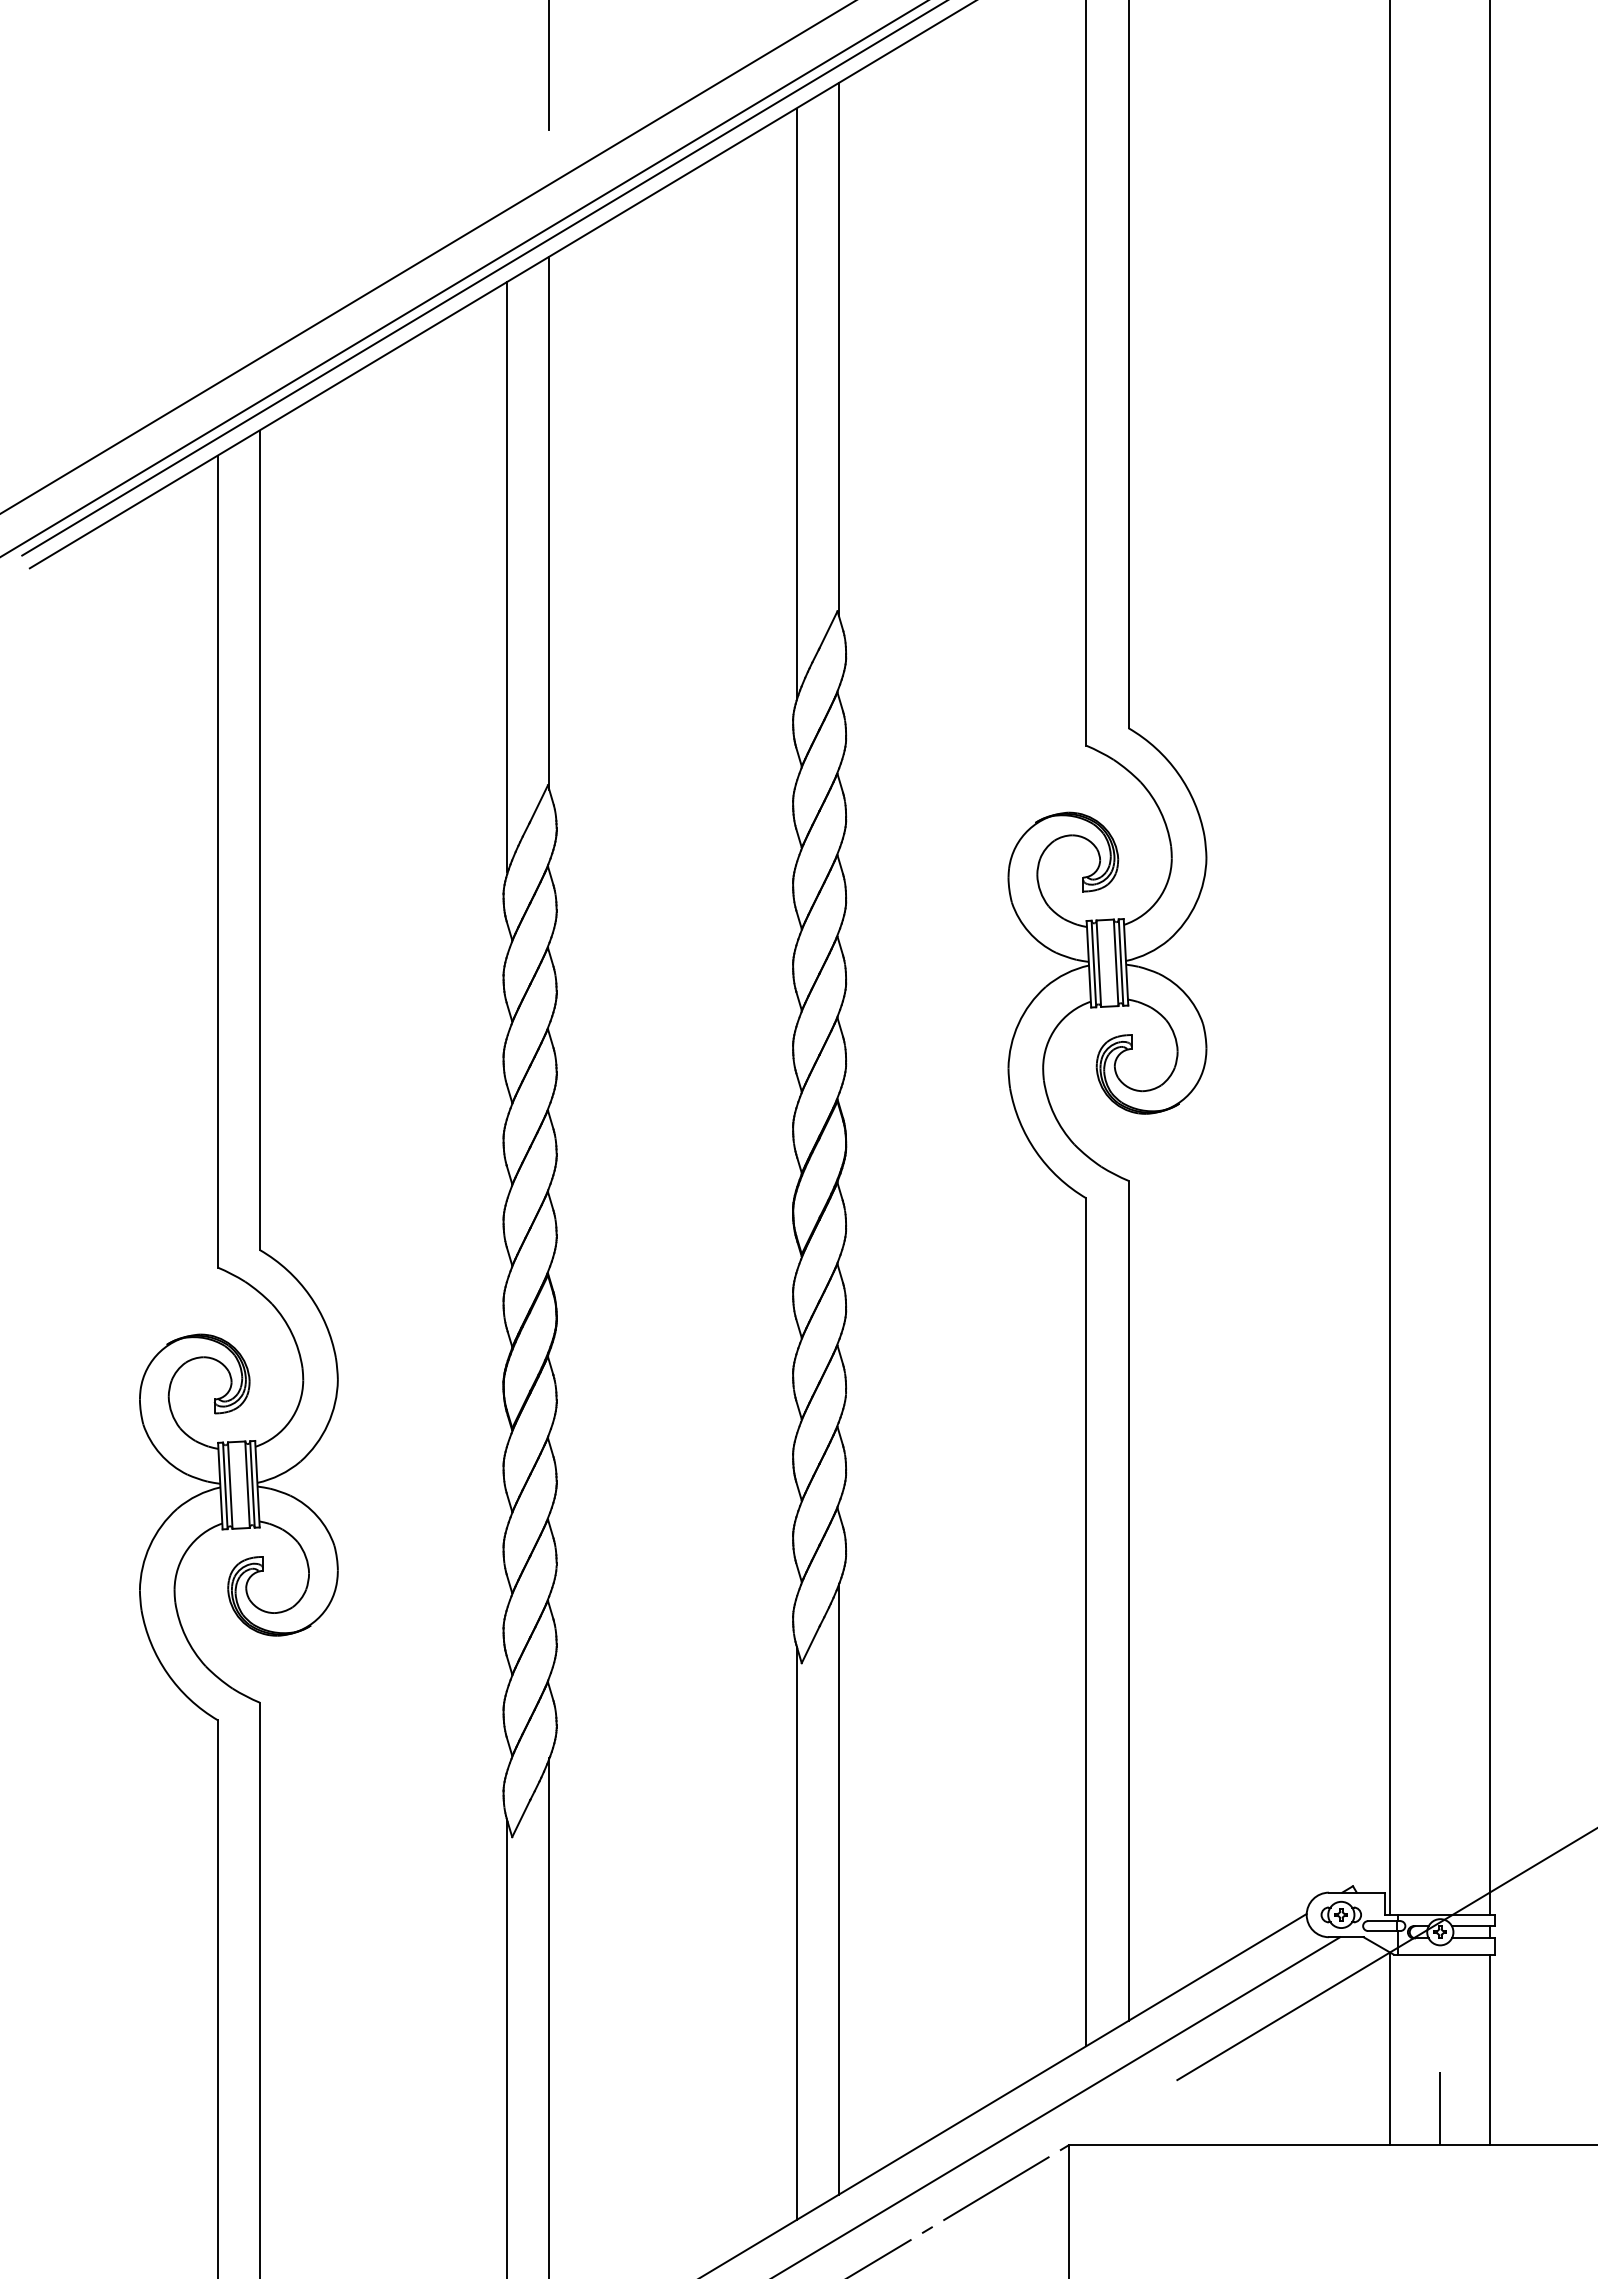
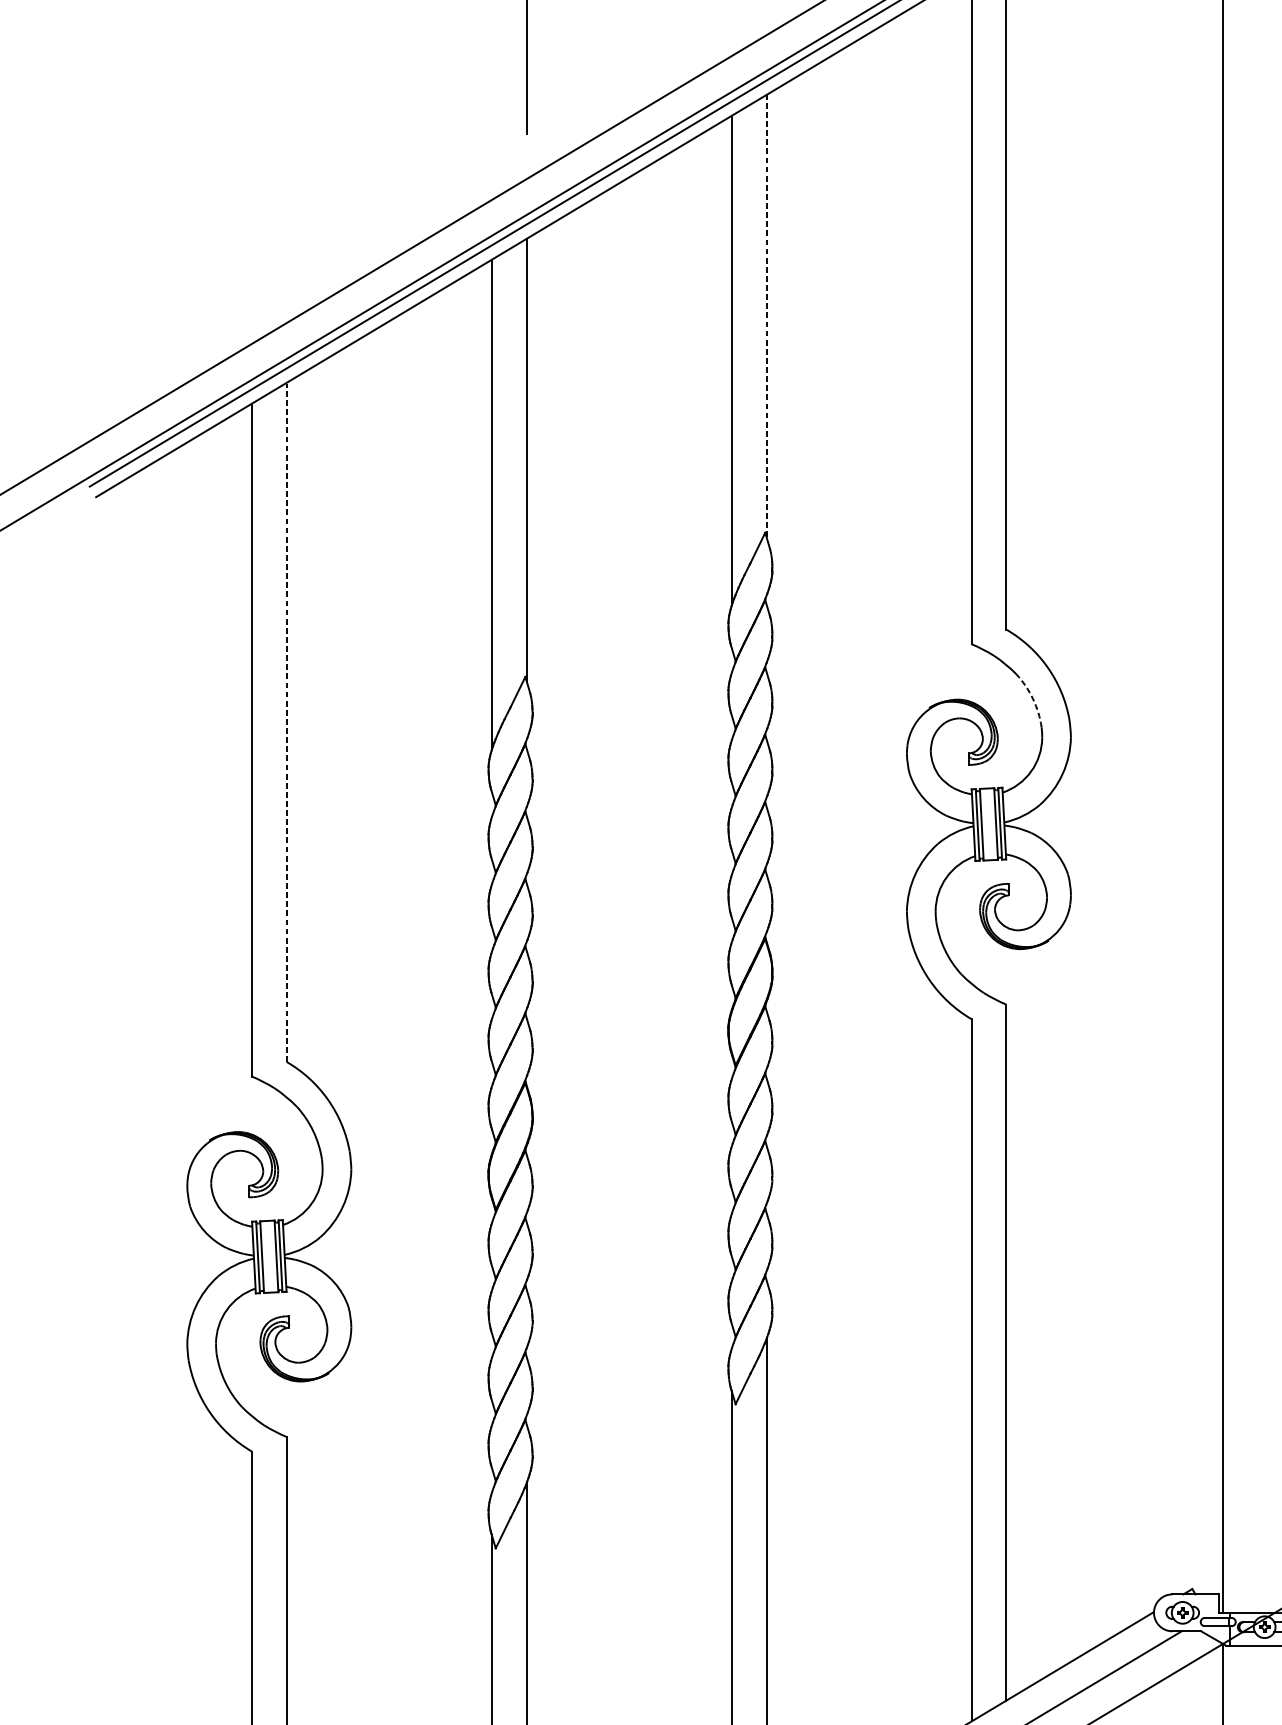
line: (839, 349) -> (766, 315), solid -> dashed
arc: (1160, 811) -> (1032, 698), solid -> dashed
line: (259, 840) -> (286, 722), solid -> dashed

